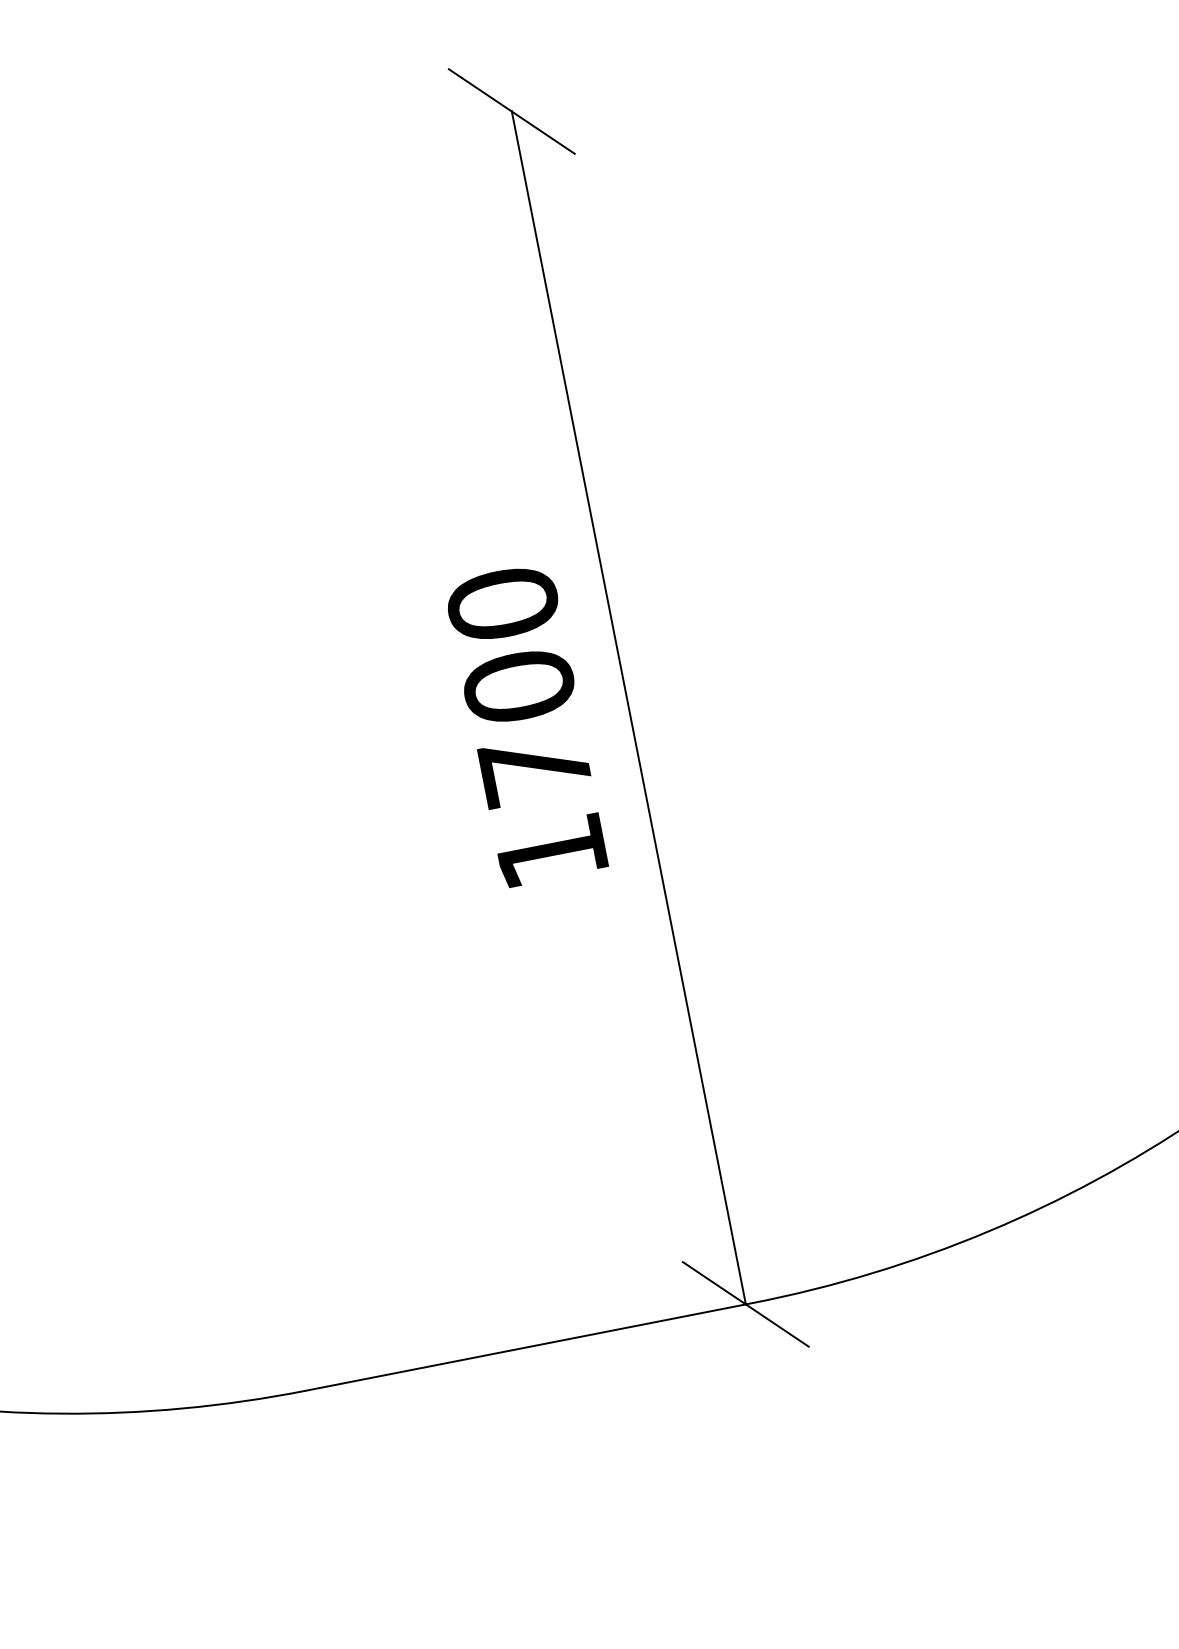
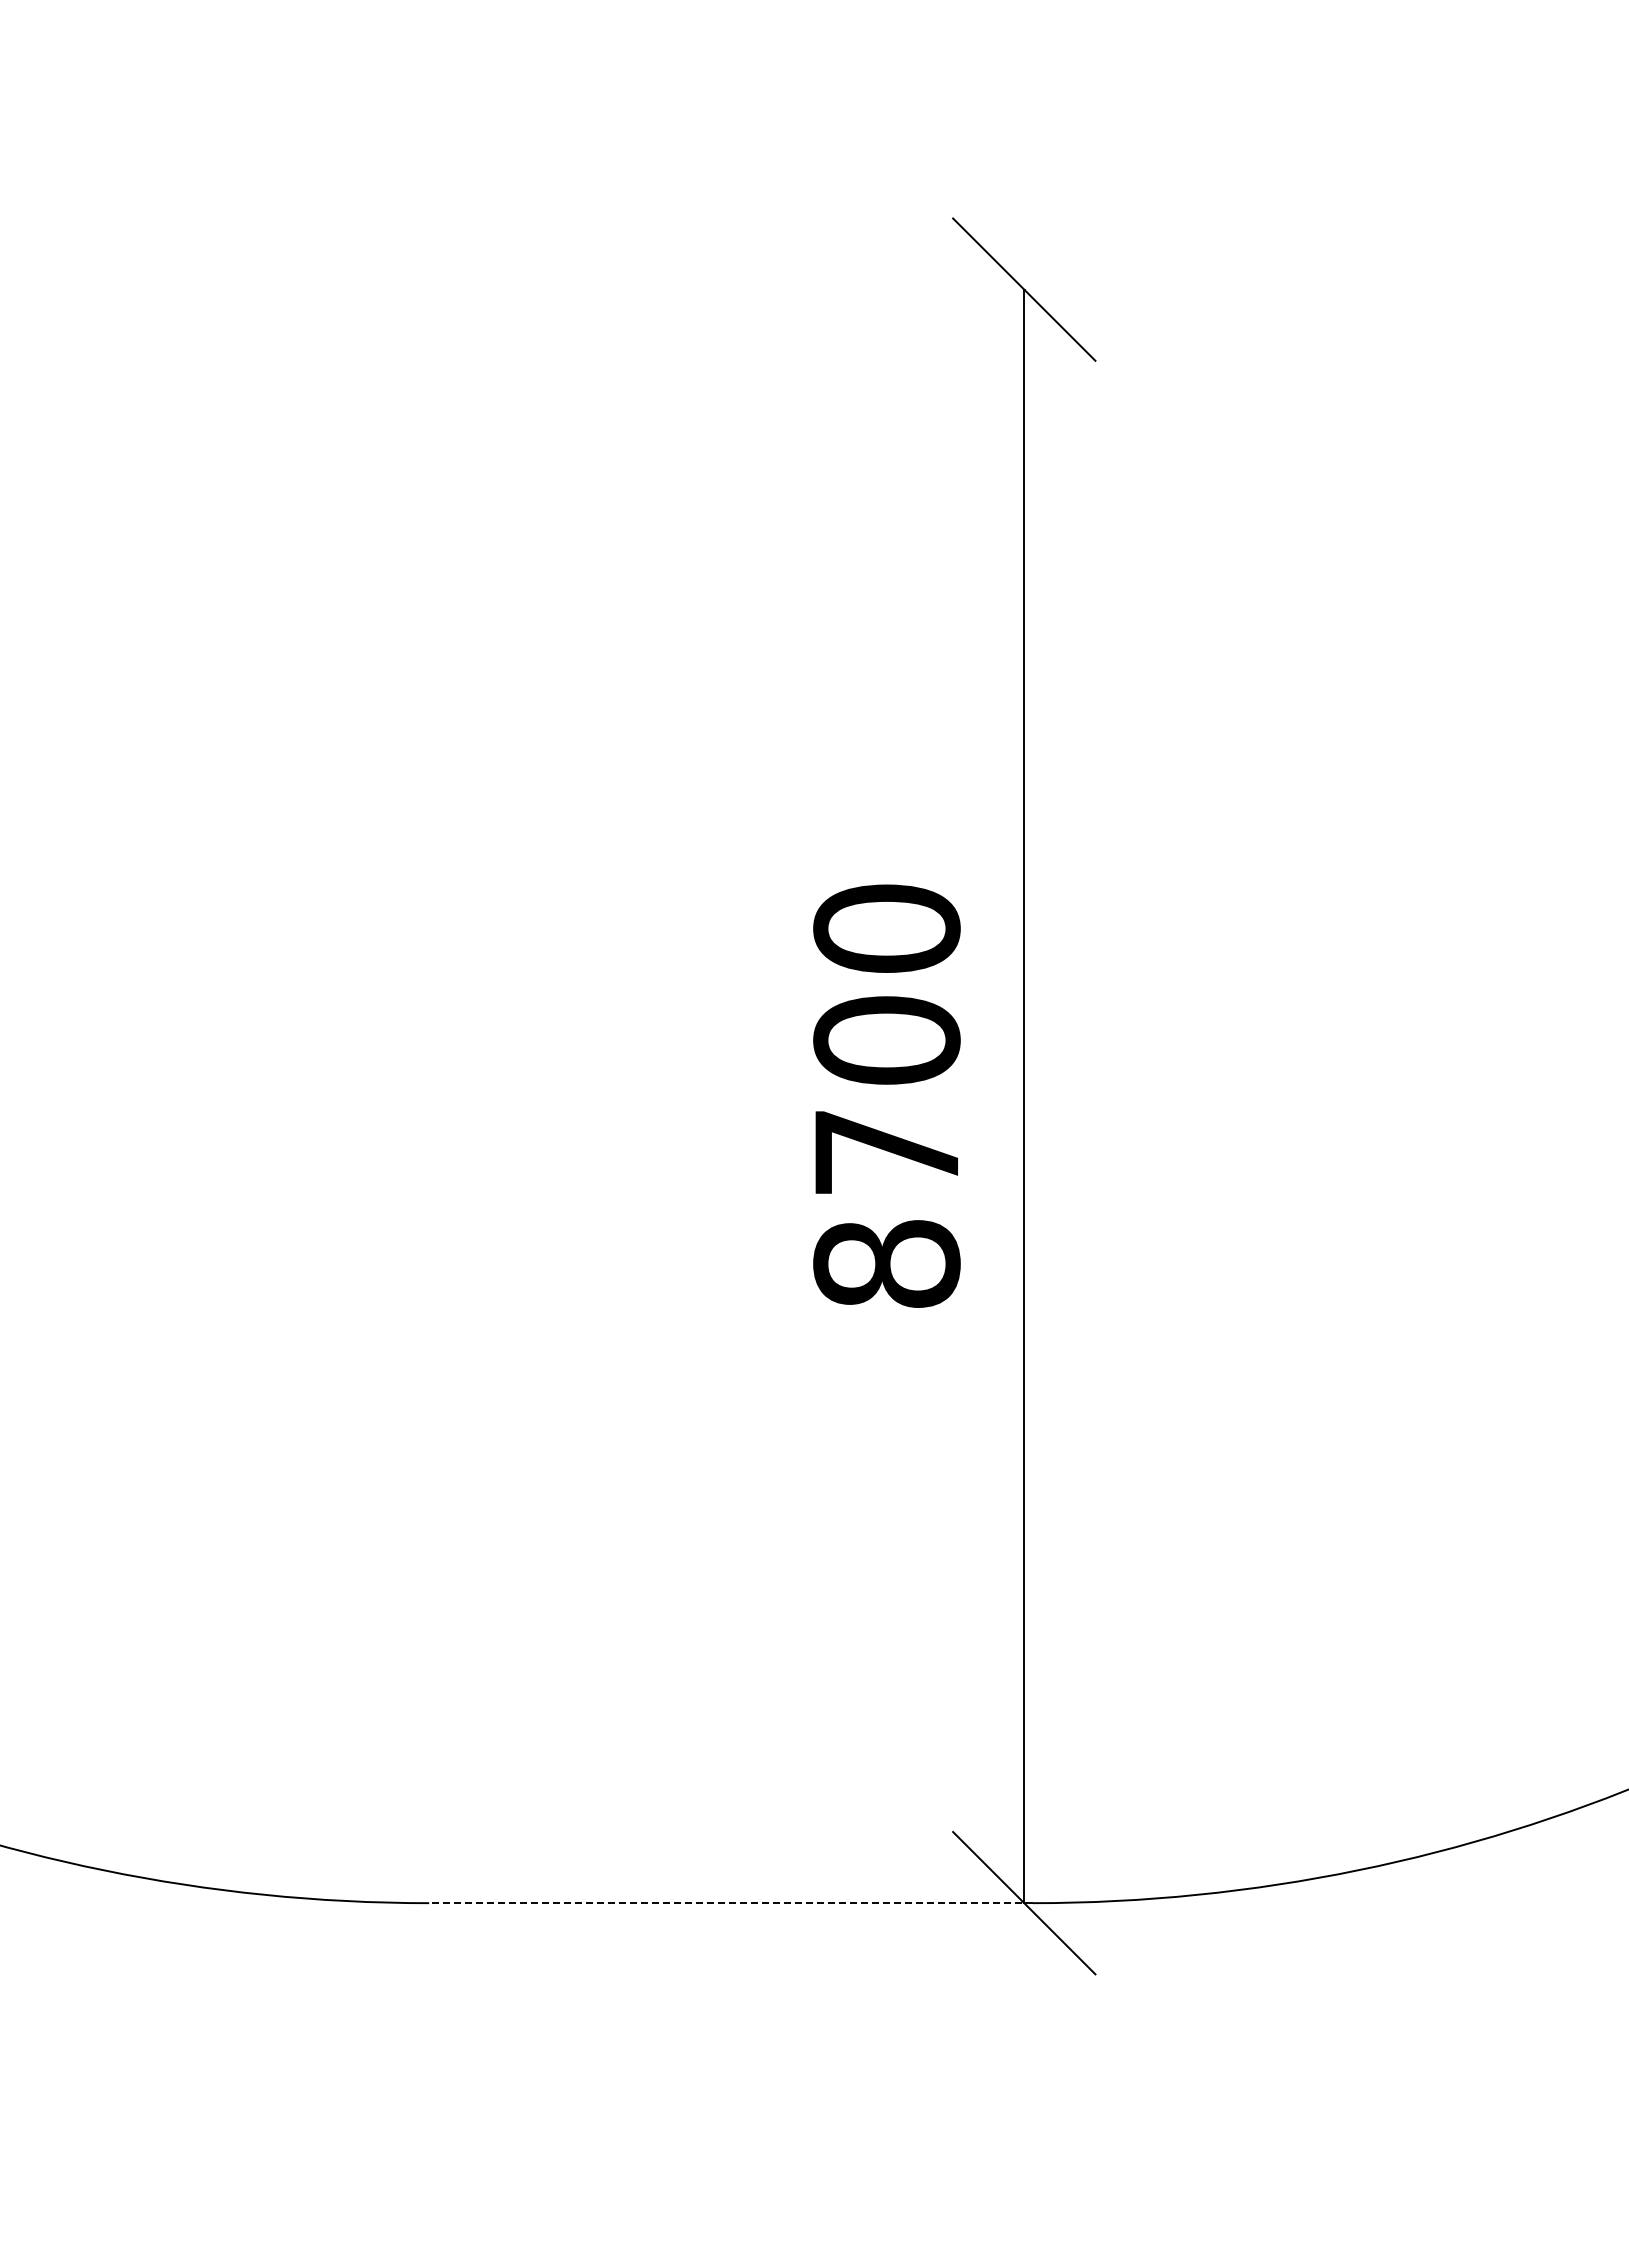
text: (551, 851) -> (886, 1263), 1700 -> 8700
line: (529, 1347) -> (731, 1903), solid -> dashed

